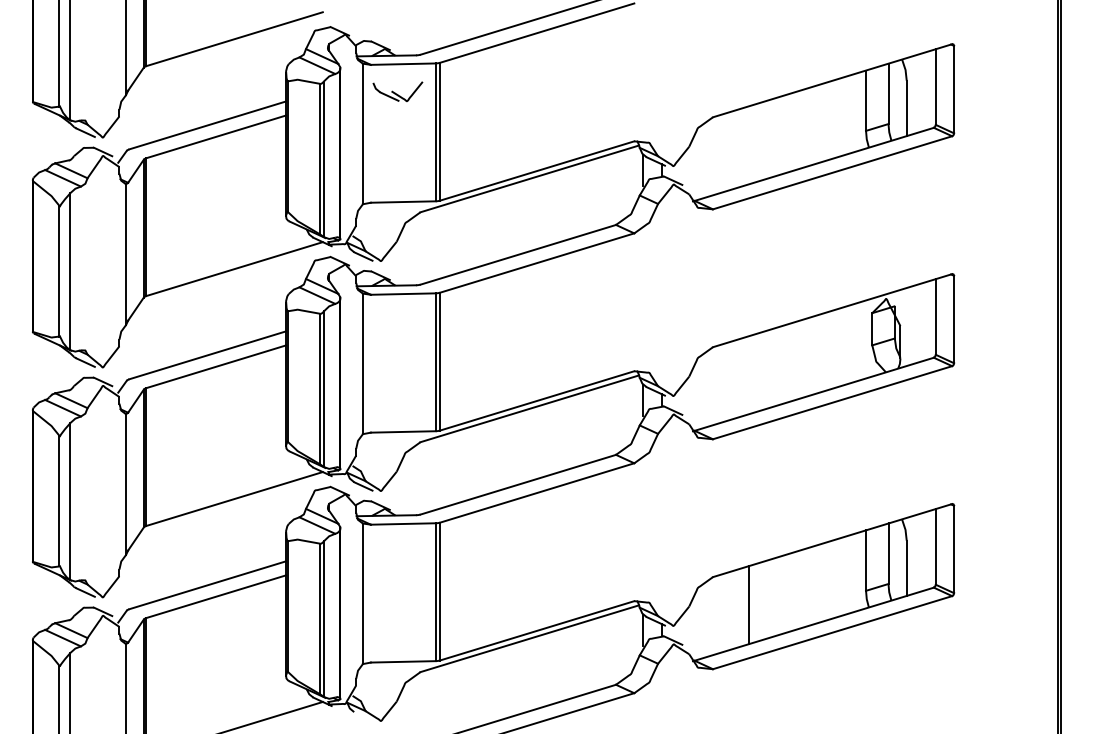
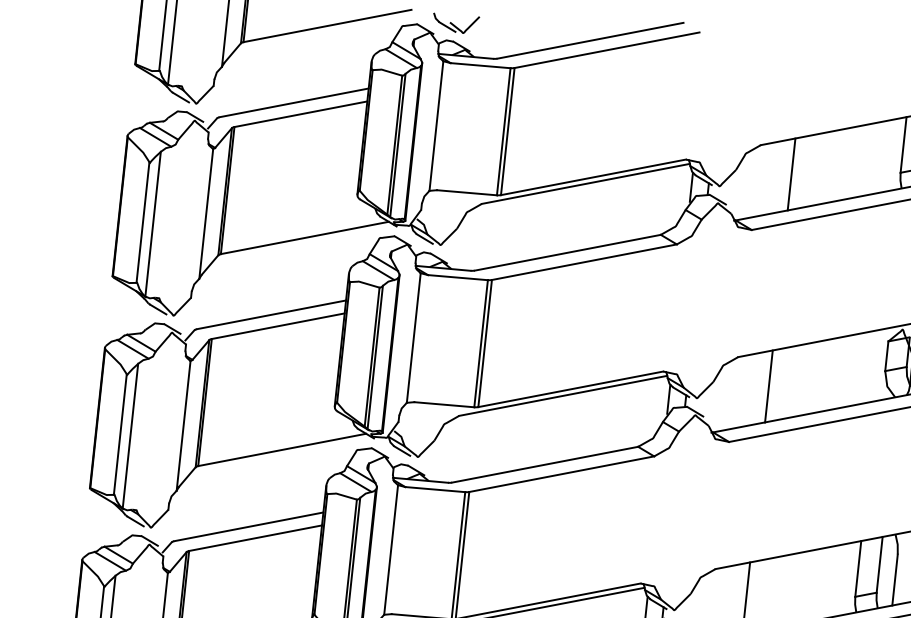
part: (397, 91) -> (455, 23), moved
line: (749, 145) -> (791, 174), added
line: (749, 375) -> (769, 386), added

